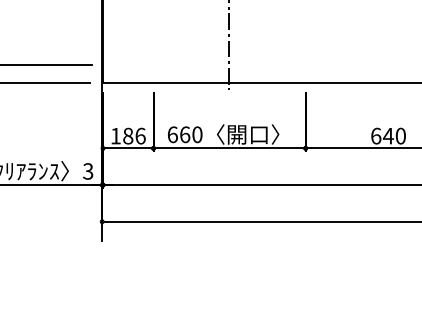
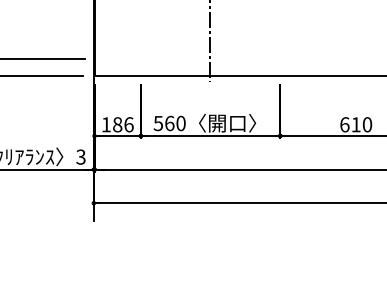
text: (172, 134) -> (158, 123), 660 -> 560
text: (387, 136) -> (355, 125), 640 -> 610

